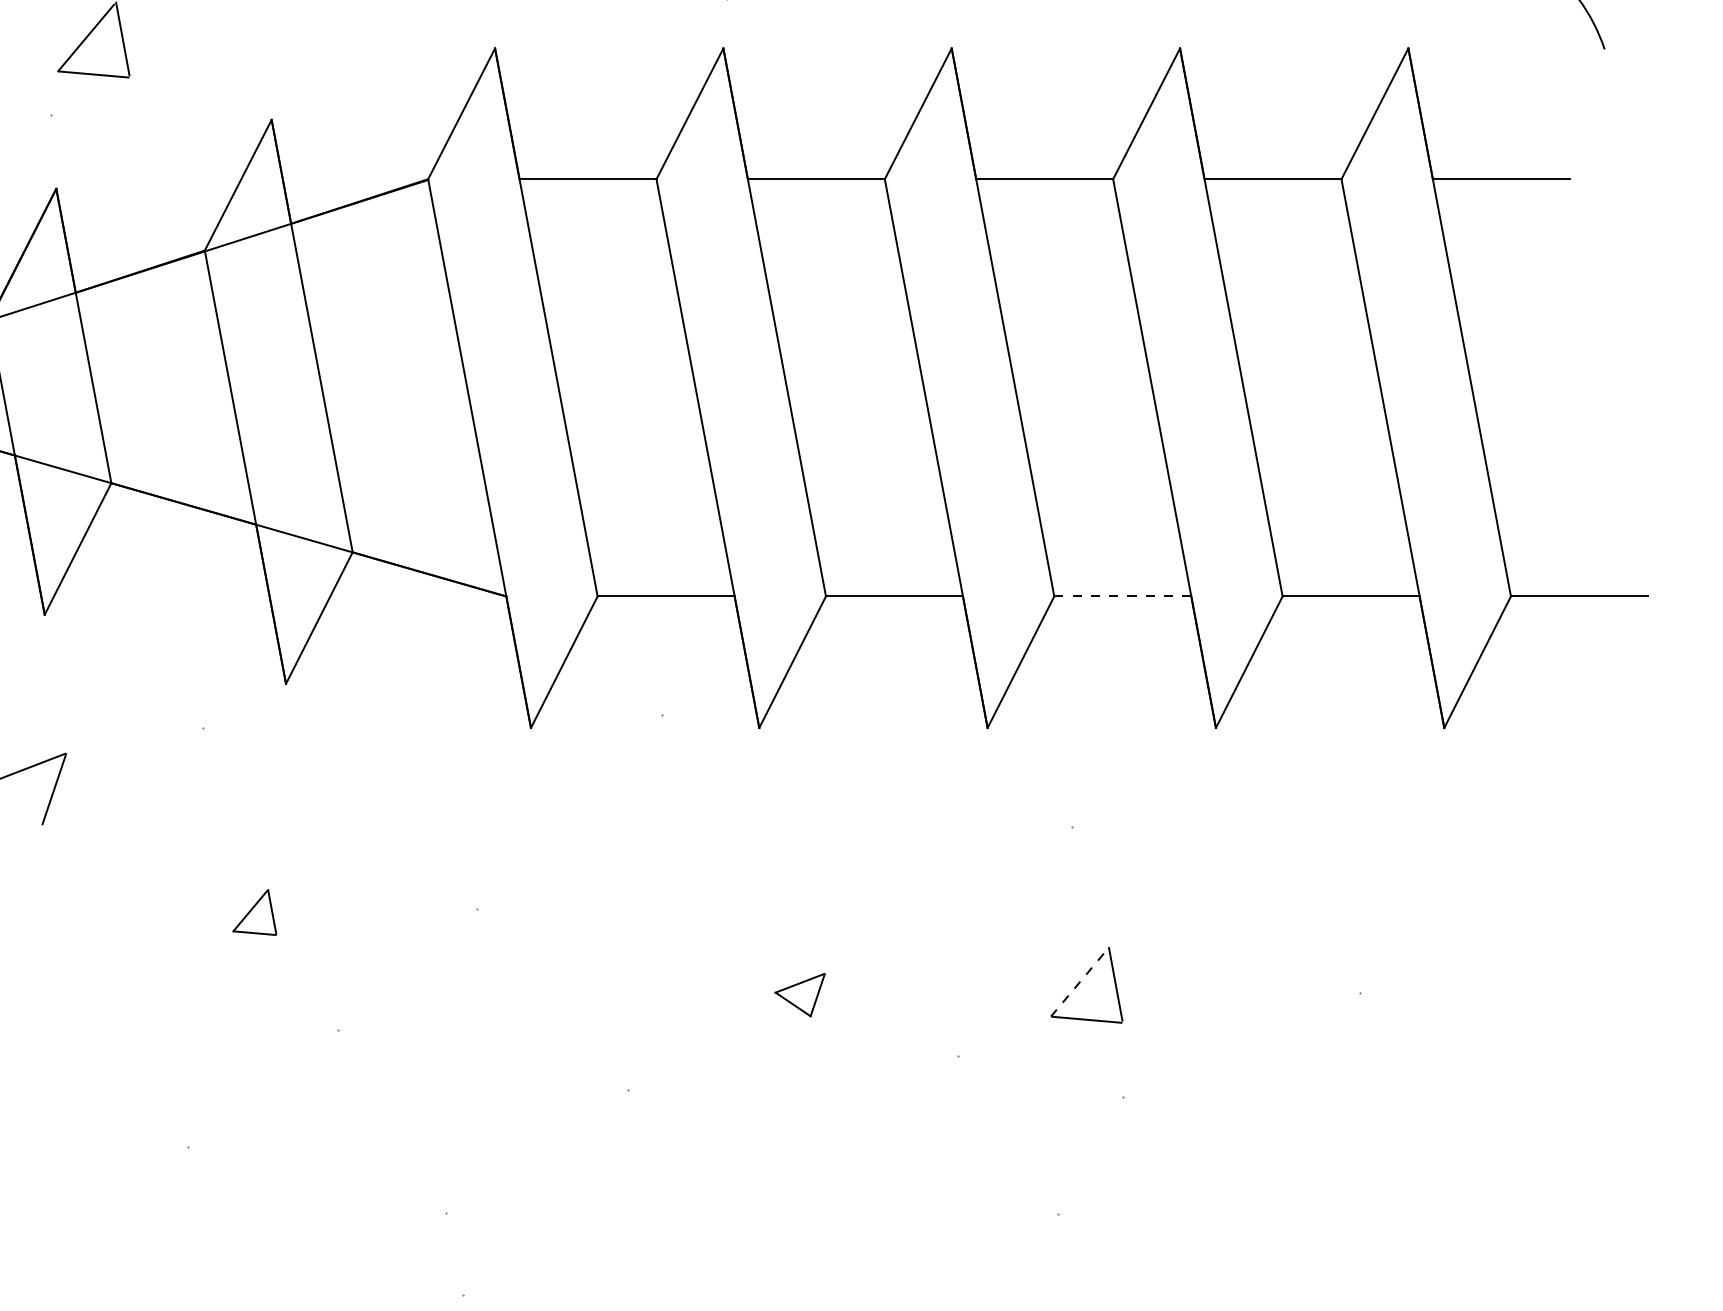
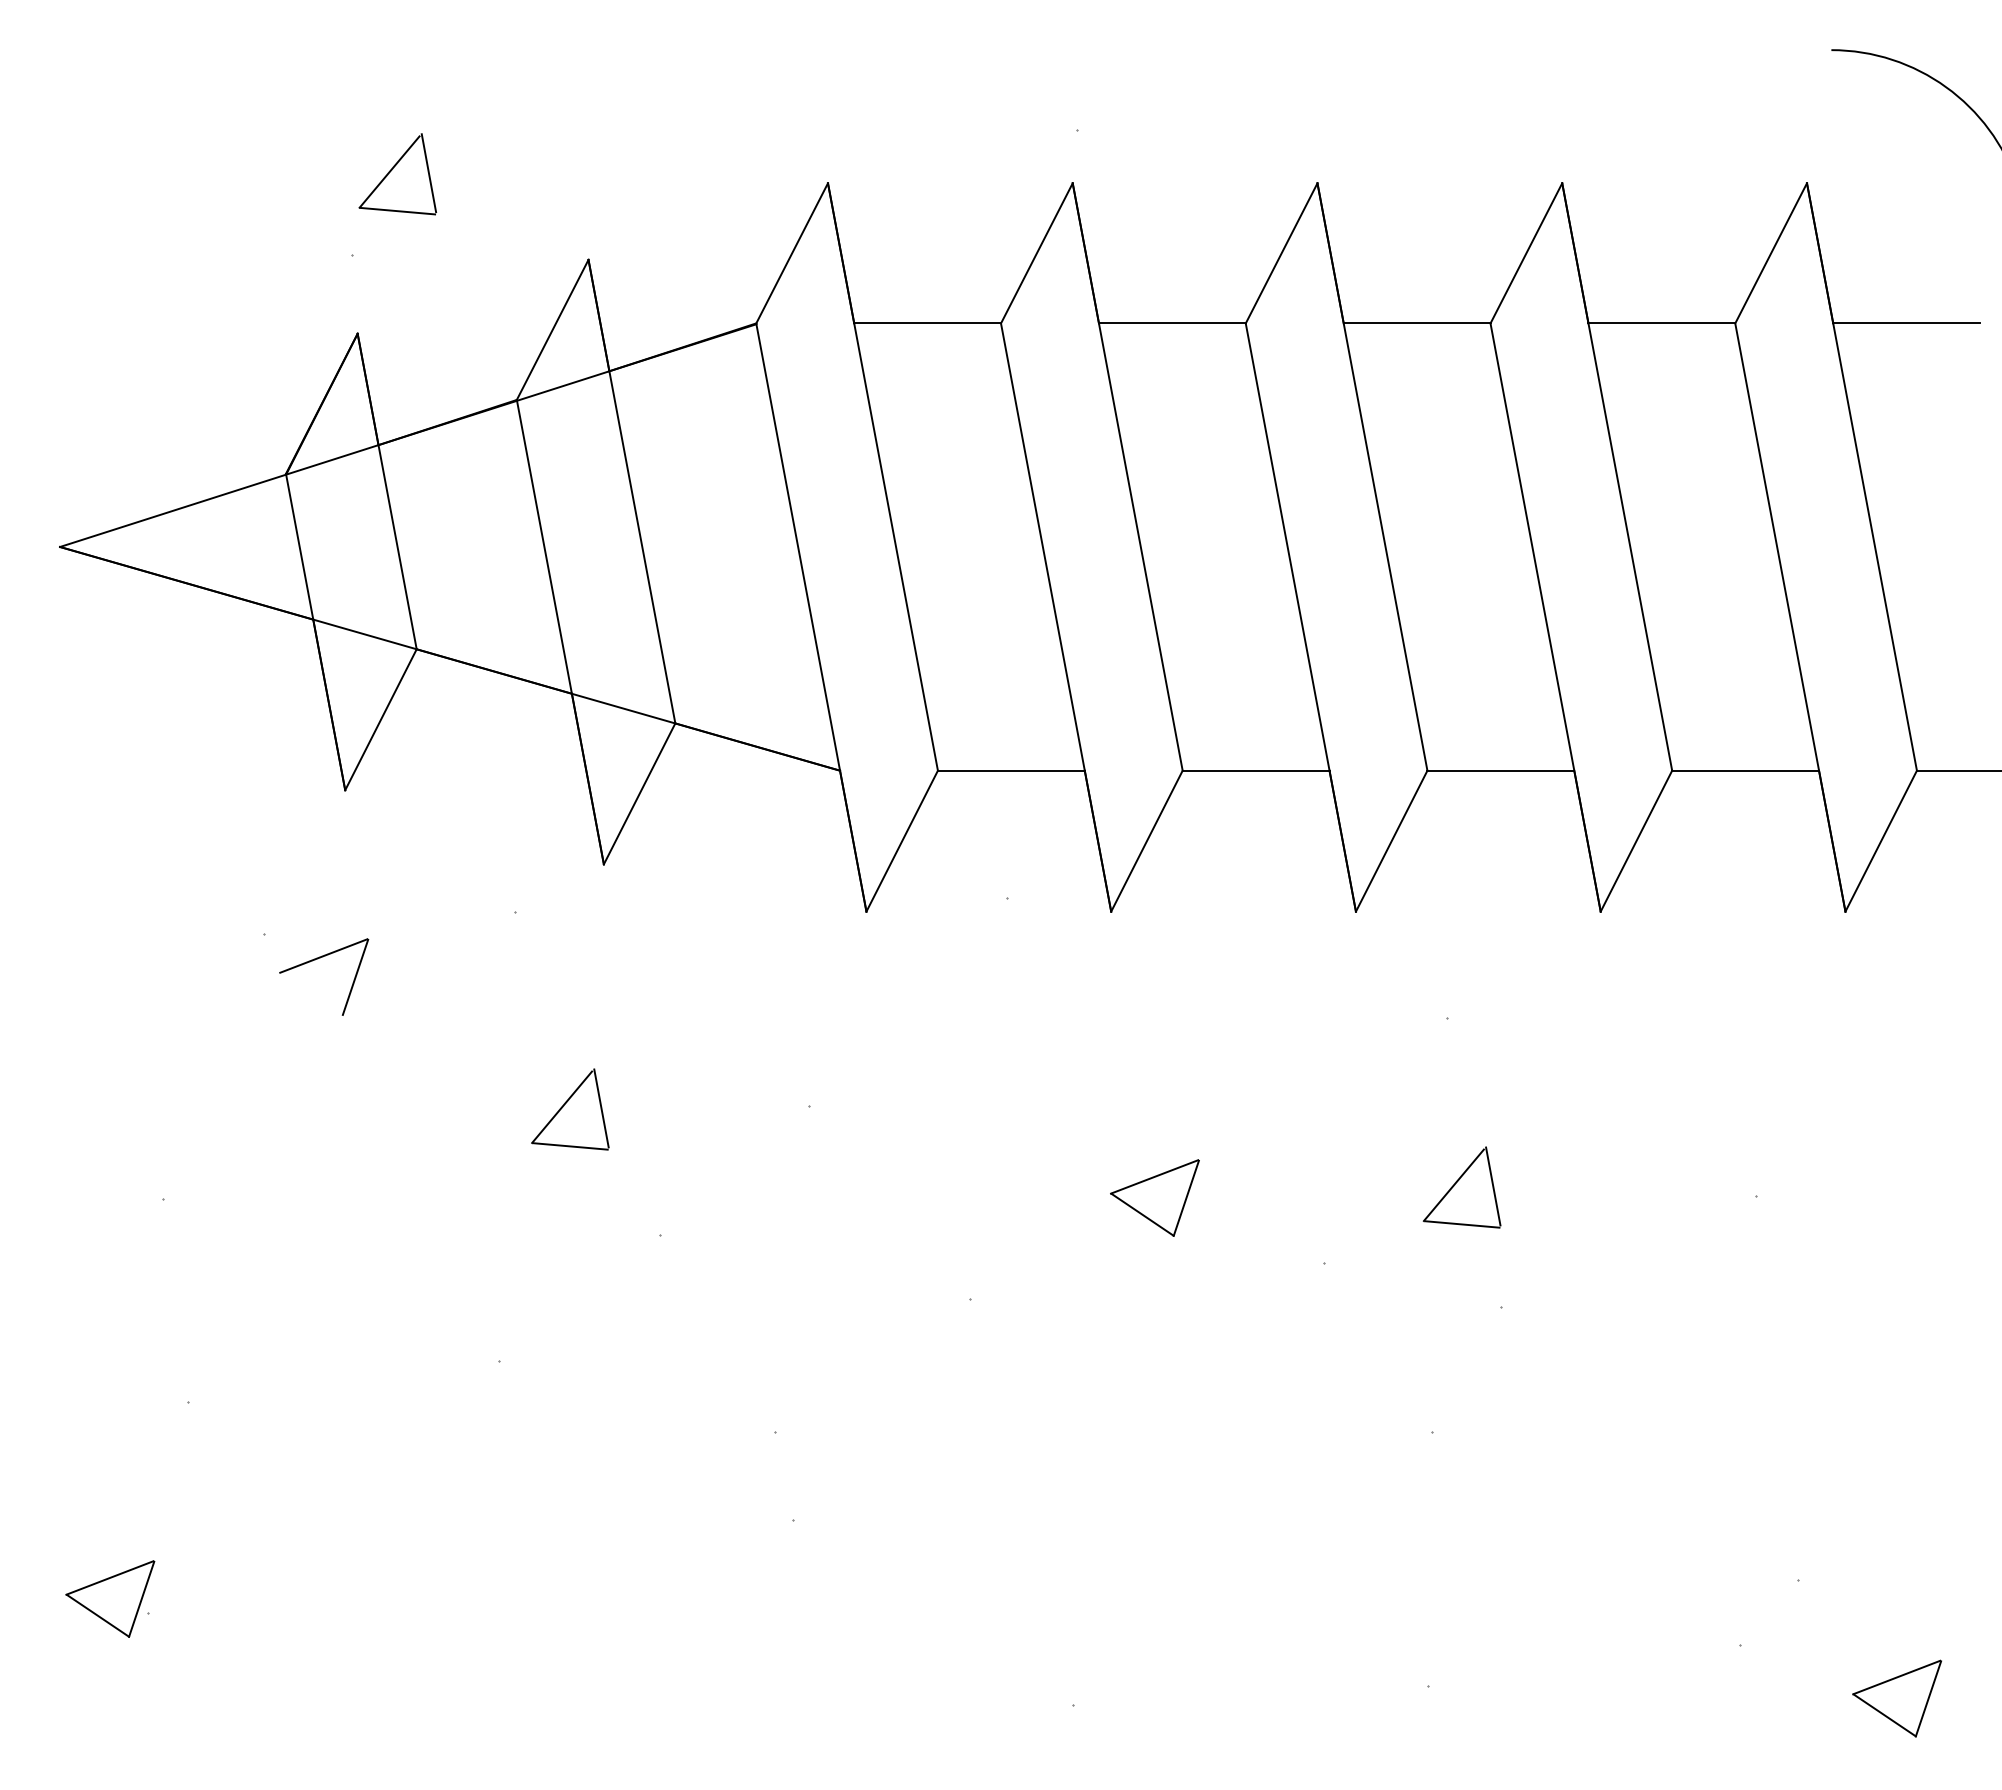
line: (1122, 596) -> (1500, 770), dashed -> solid
part: (254, 912) -> (570, 1109), size x1.67
line: (1078, 983) -> (1453, 1185), dashed -> solid
part: (799, 994) -> (1154, 1197), size x1.67

